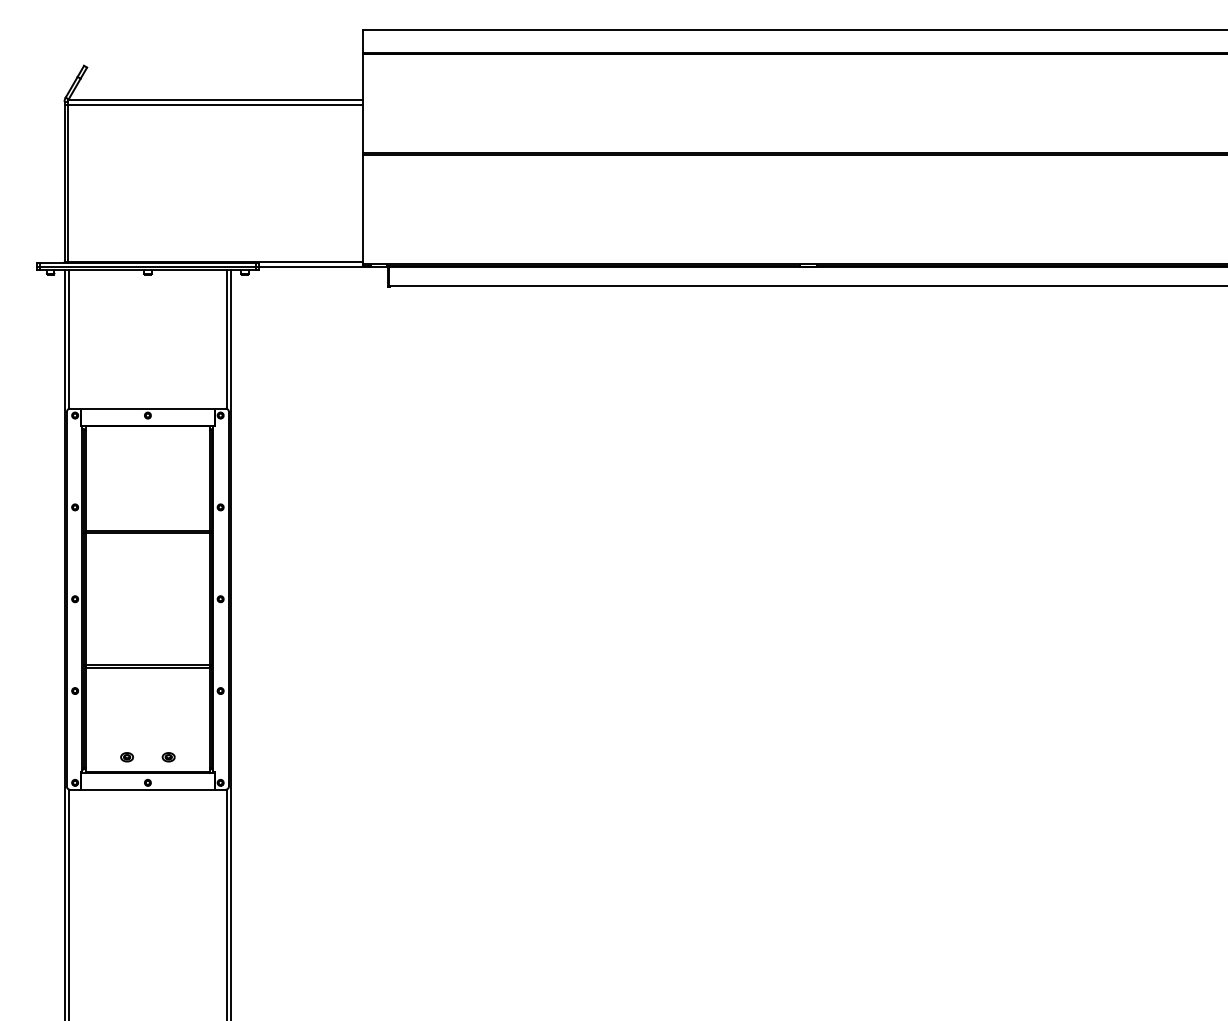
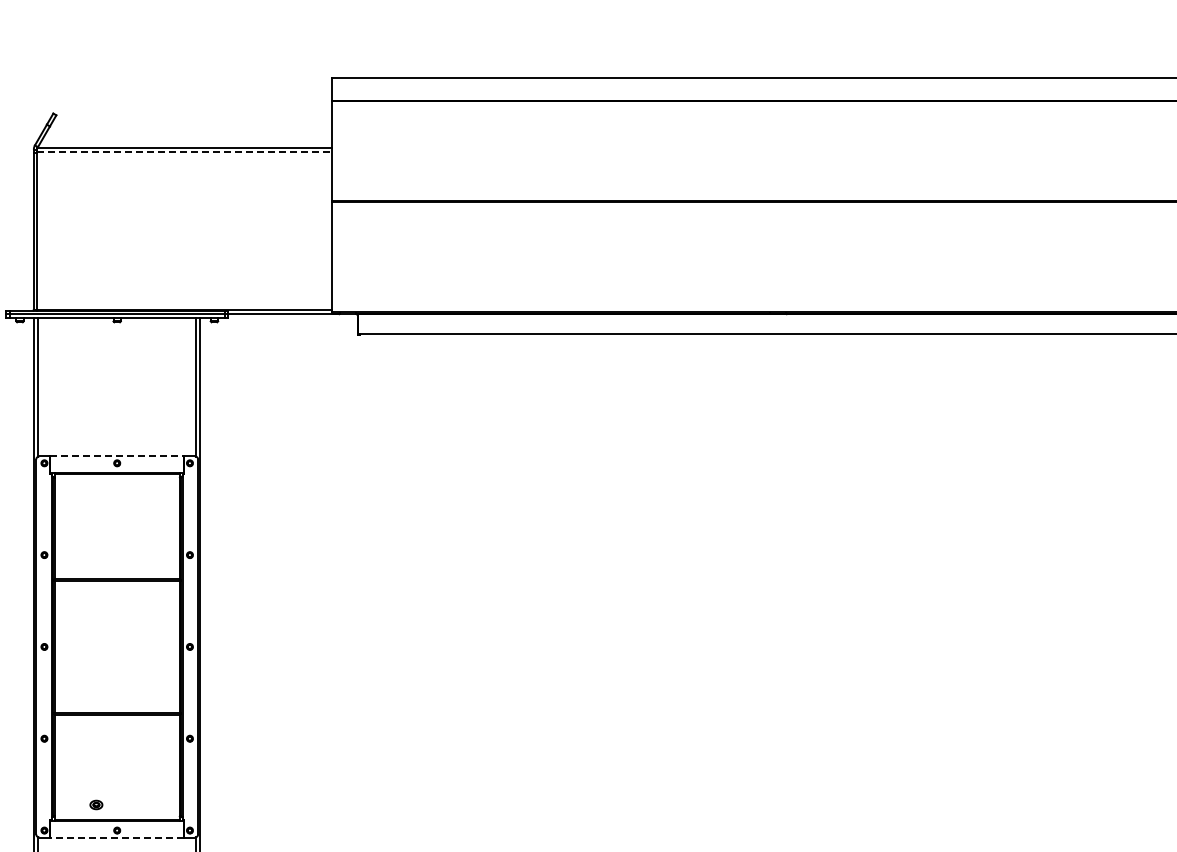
line: (215, 104) -> (184, 152), solid -> dashed
line: (148, 408) -> (117, 456), solid -> dashed
part: (168, 757) -> (137, 805), removed
line: (147, 789) -> (116, 837), solid -> dashed

